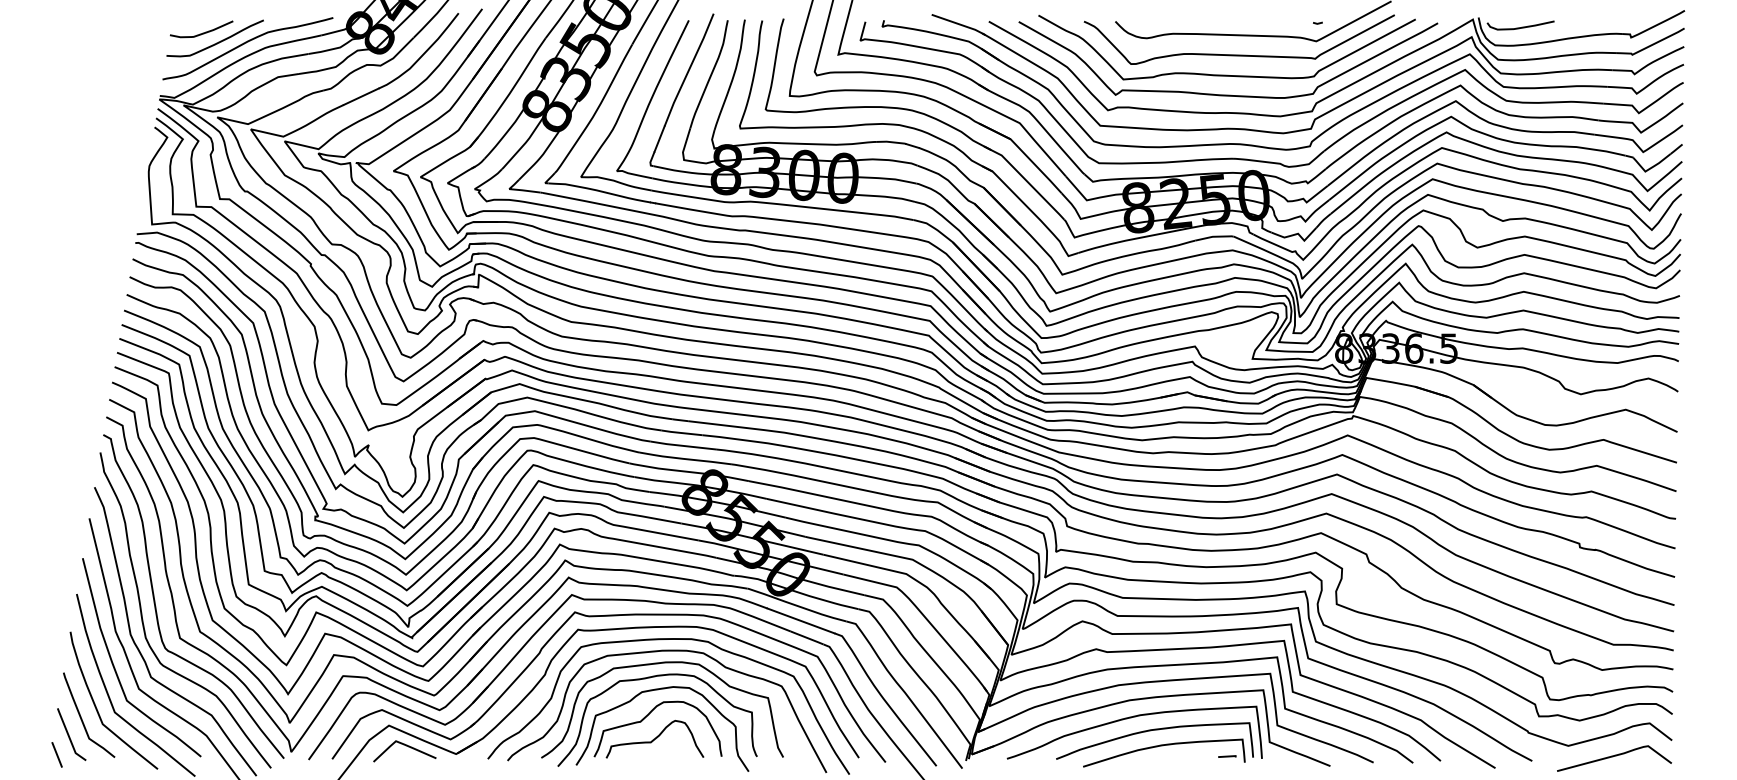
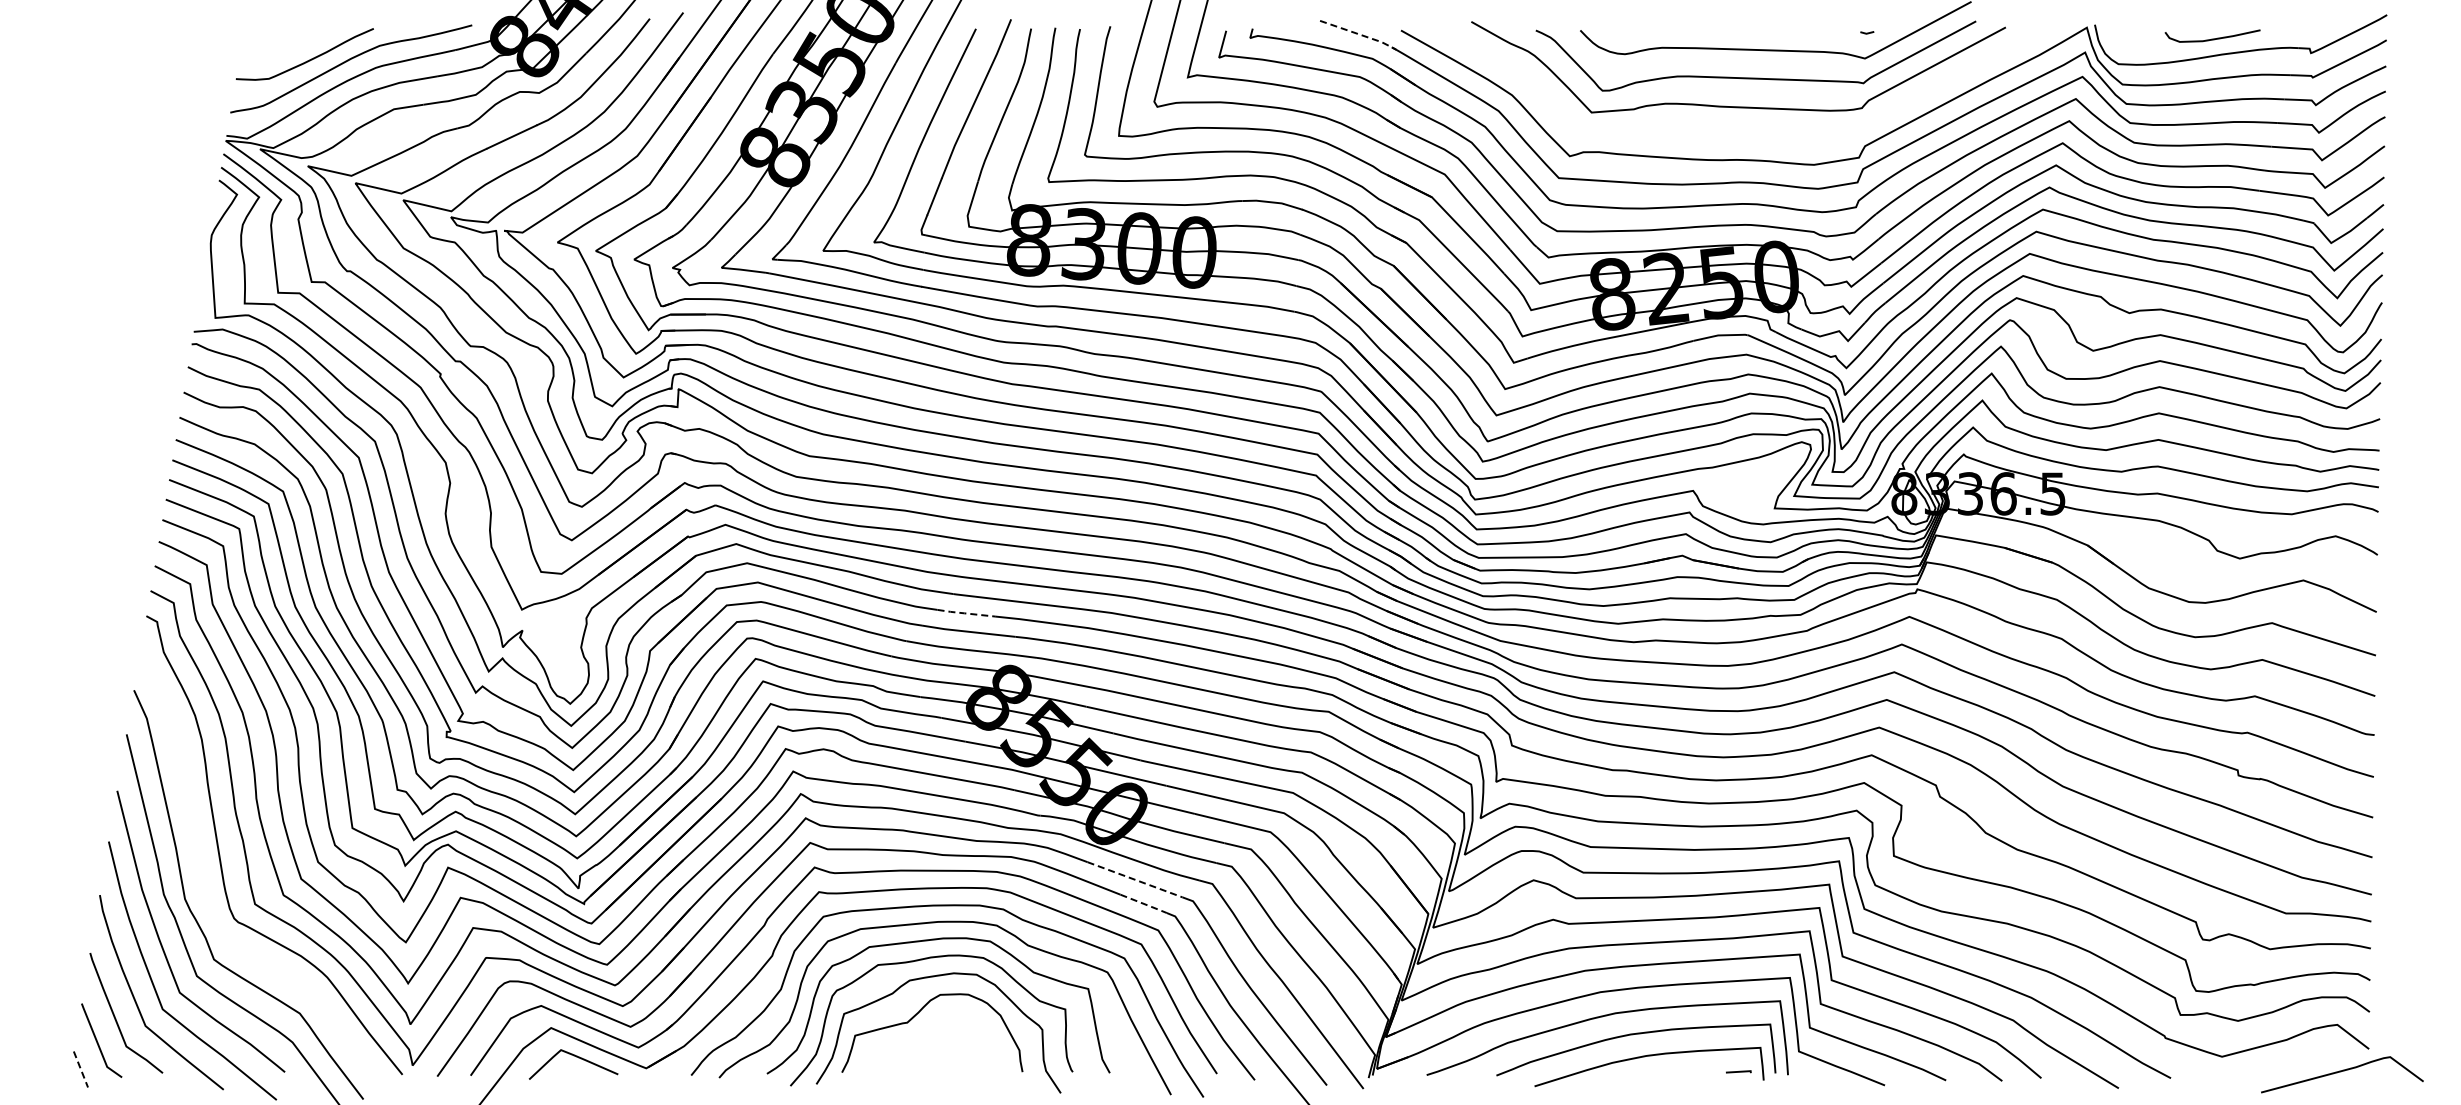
line: (960, 24) -> (1360, 34), solid -> dashed
curve: (1520, 27) -> (2212, 38), moved
curve: (202, 32) -> (287, 46), removed
curve: (1228, 94) -> (1740, 134), removed
line: (680, 433) -> (964, 613), solid -> dashed
curve: (142, 617) -> (202, 875), removed
line: (800, 620) -> (1134, 879), solid -> dashed
line: (807, 637) -> (1144, 903), solid -> dashed
curve: (654, 739) -> (927, 1047), removed
line: (57, 754) -> (81, 1069), solid -> dashed
curve: (1613, 757) -> (2341, 1072), moved

